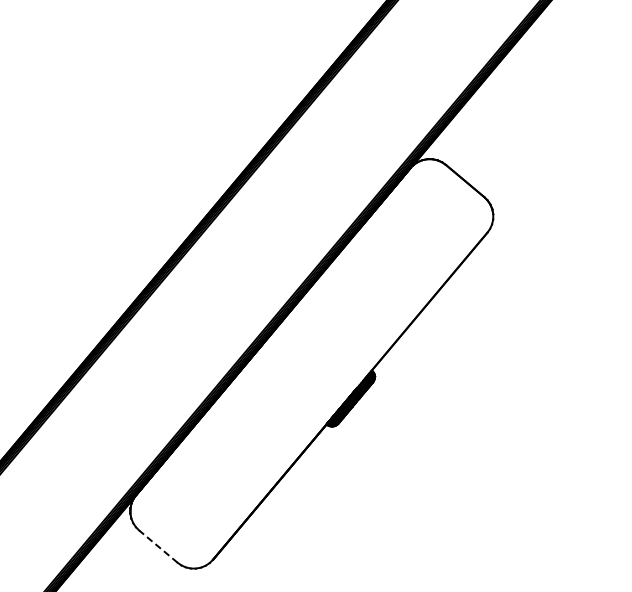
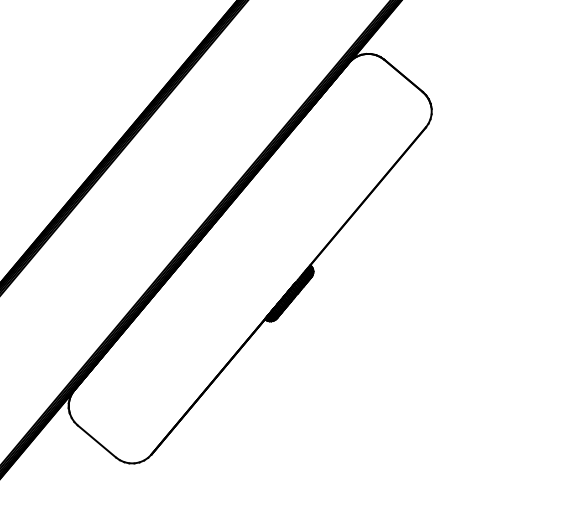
line: (158, 546) -> (96, 441), dashed -> solid

